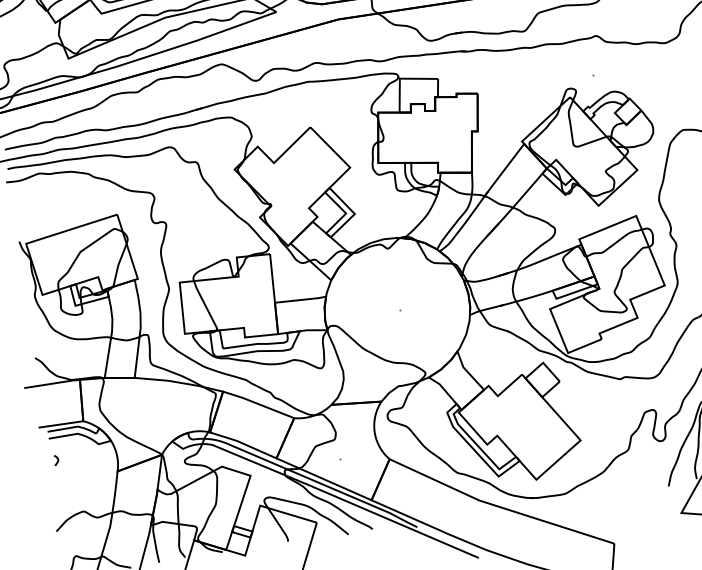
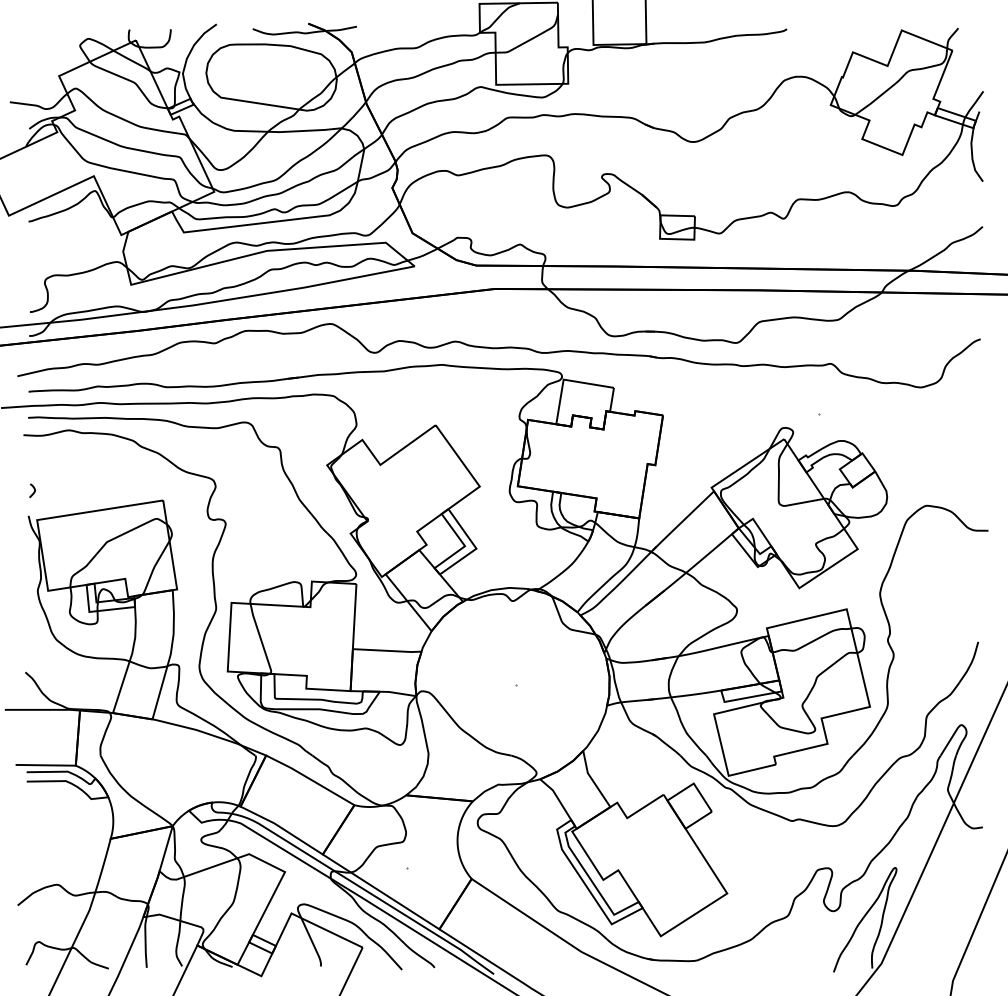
curve: (57, 459) -> (33, 489), moved

